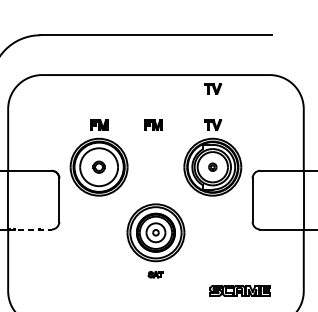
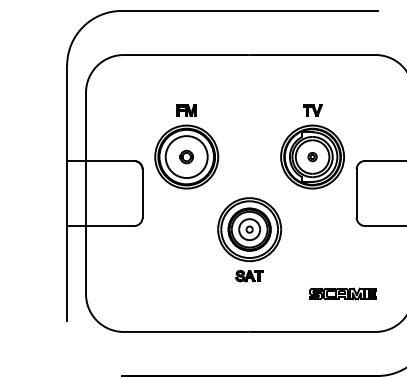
part: (212, 89) -> (312, 70), removed
part: (153, 125) -> (246, 110), removed
line: (30, 229) -> (110, 226), dashed -> solid
part: (155, 274) -> (249, 275), size x1.67

